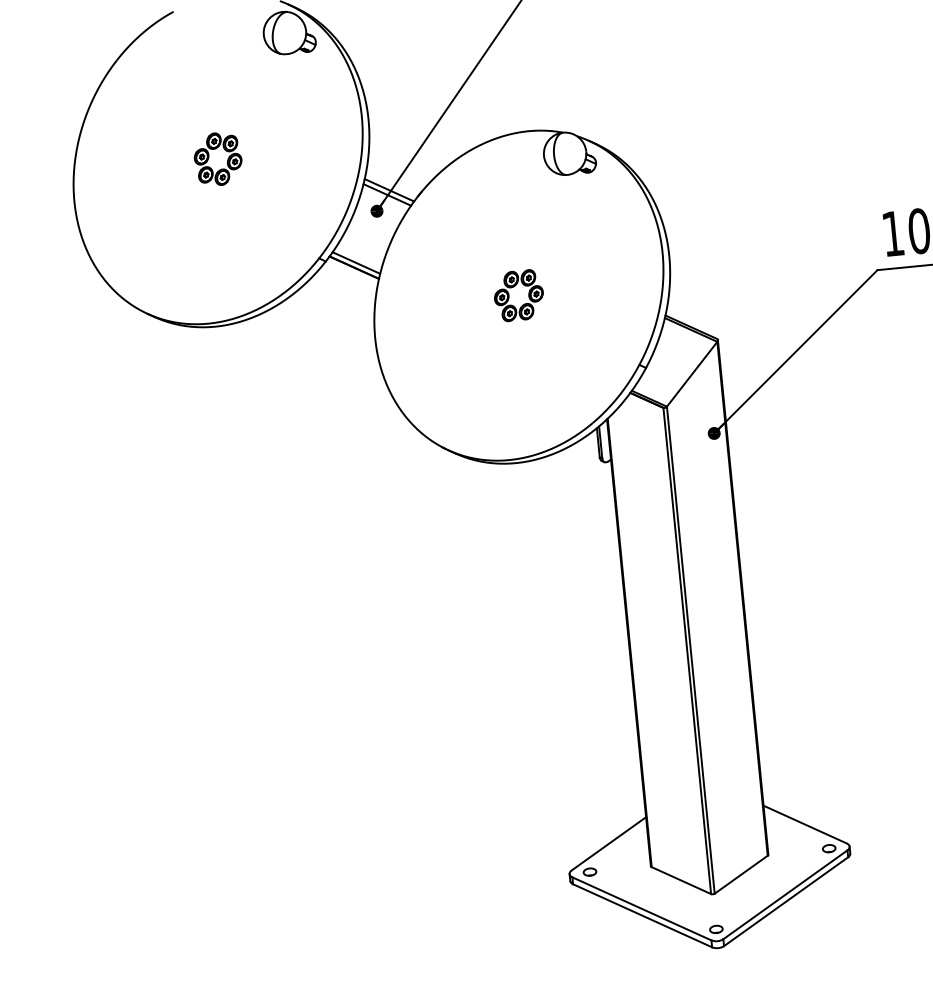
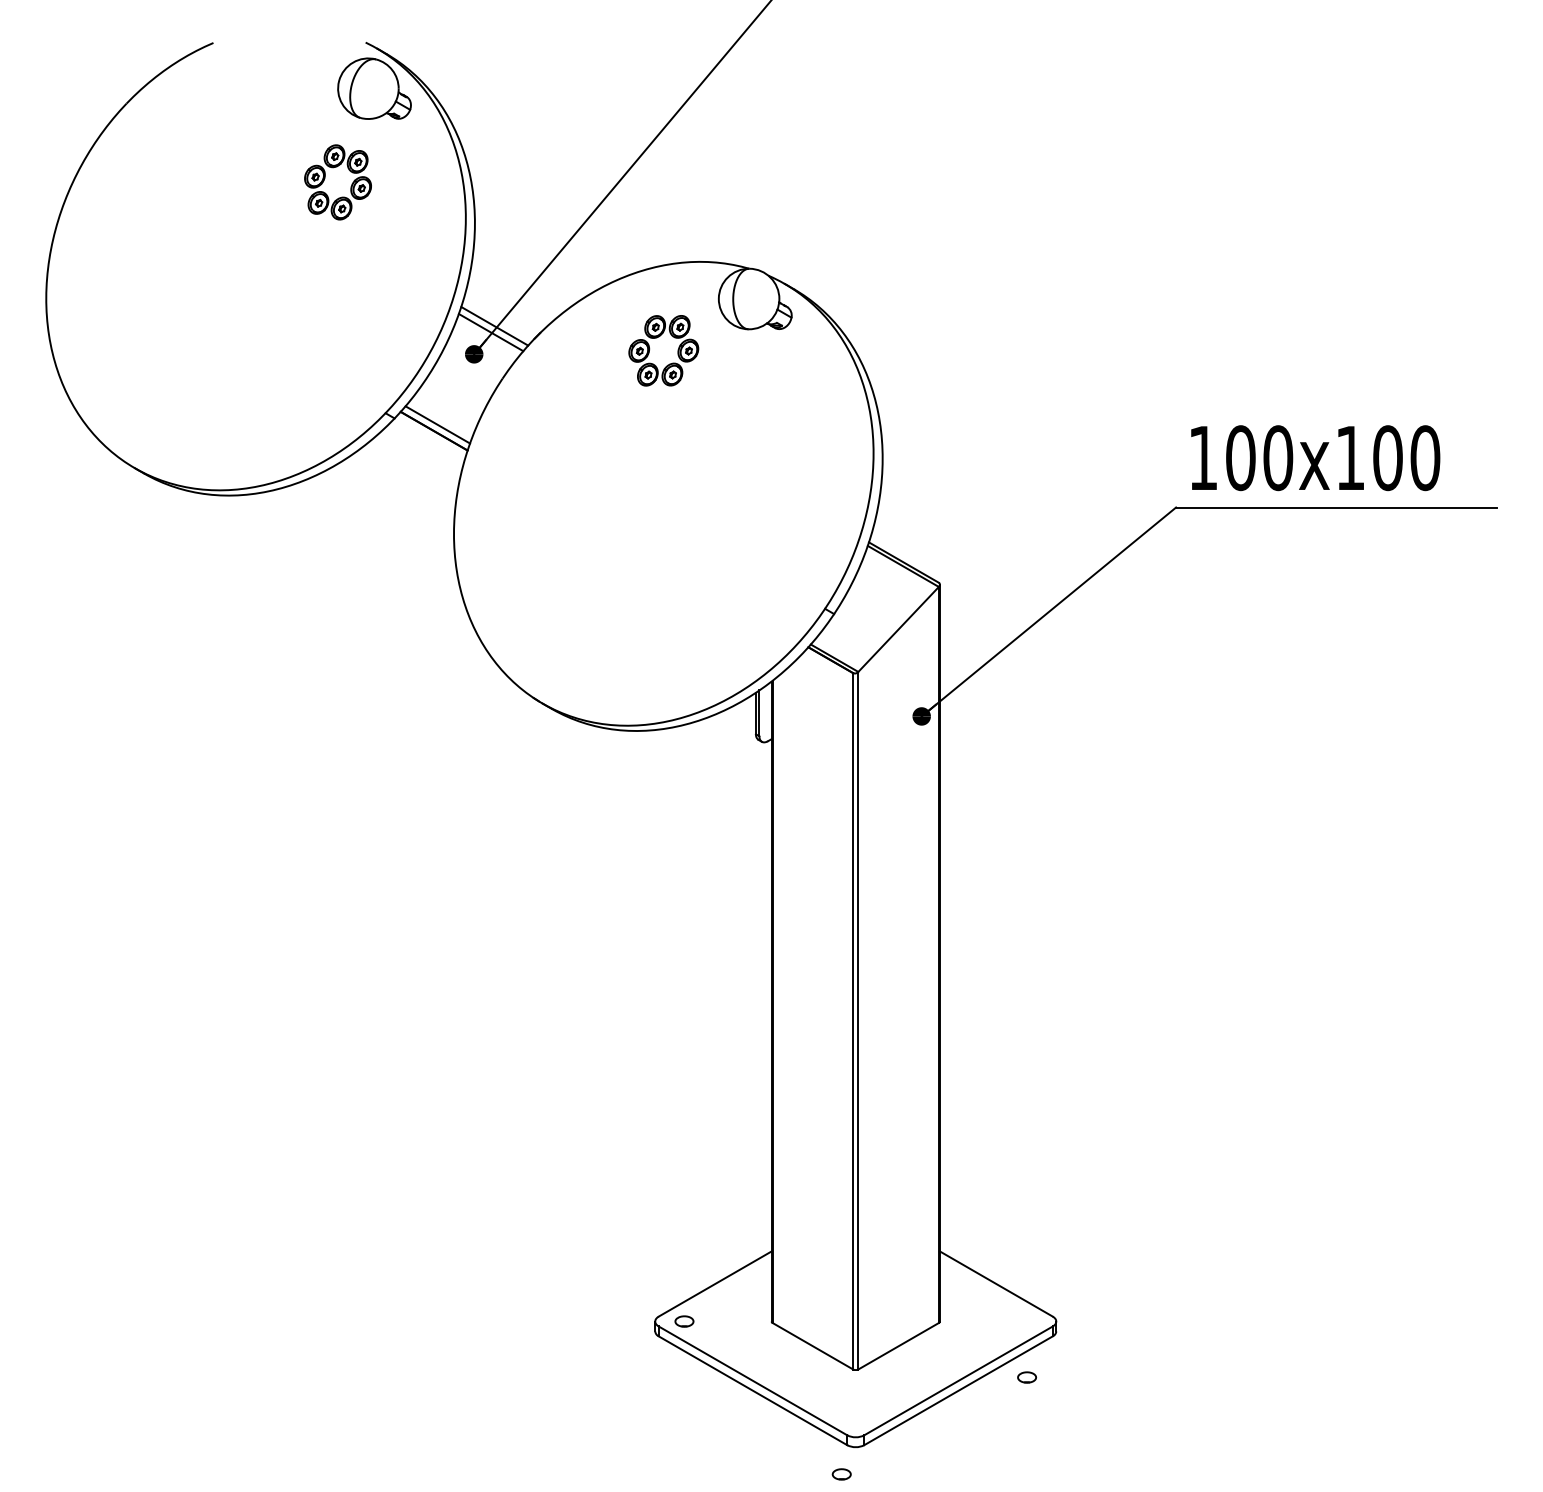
part: (209, 157) -> (325, 178), moved
part: (509, 295) -> (650, 349), moved
part: (828, 848) -> (1026, 1377), moved
part: (716, 929) -> (841, 1474), moved

